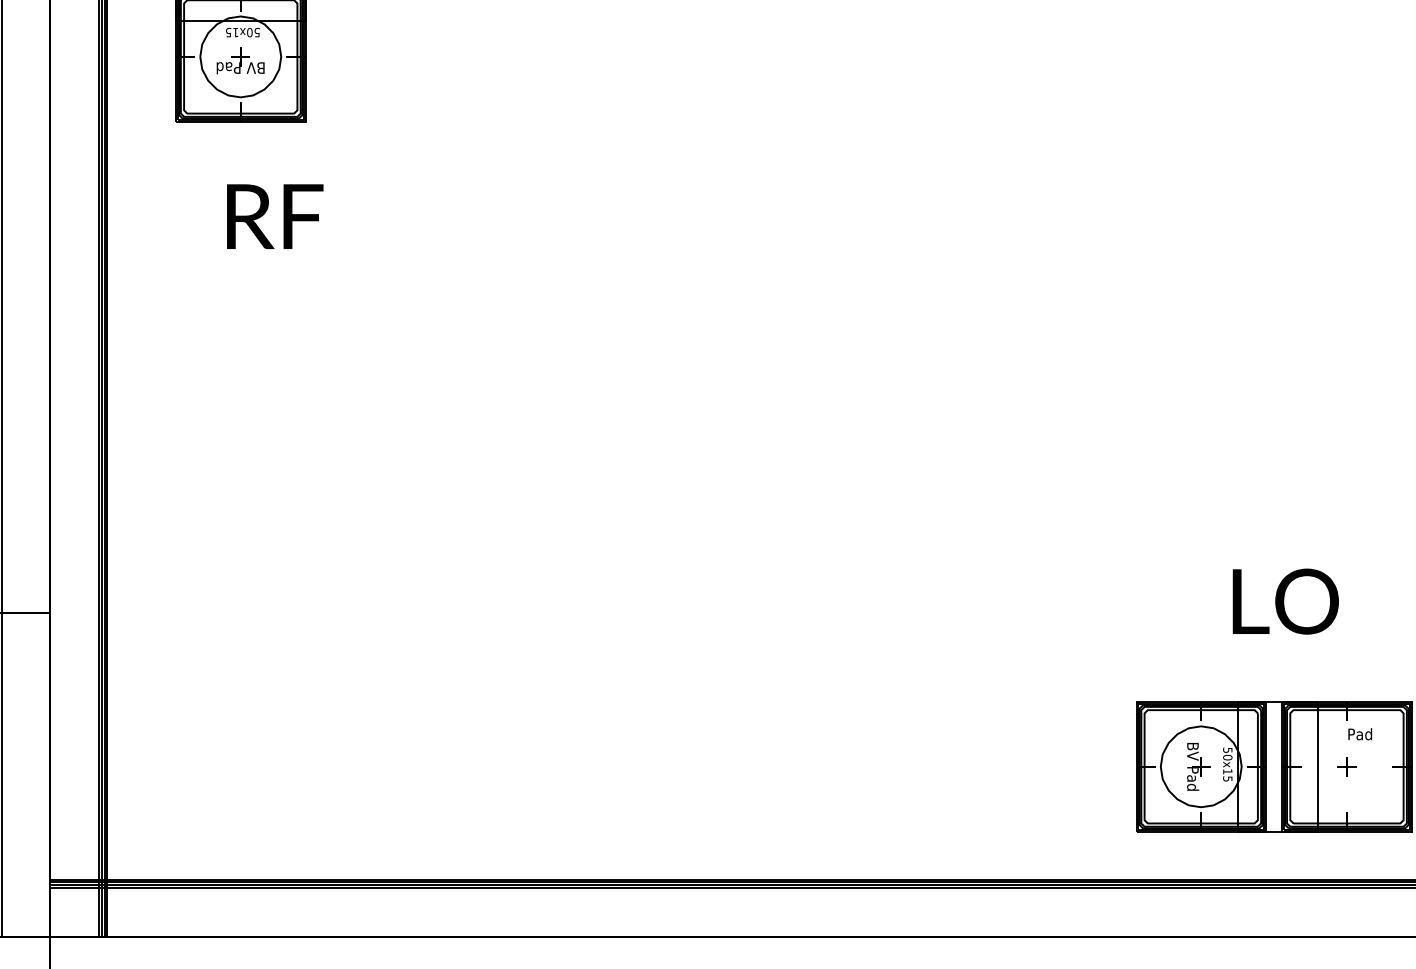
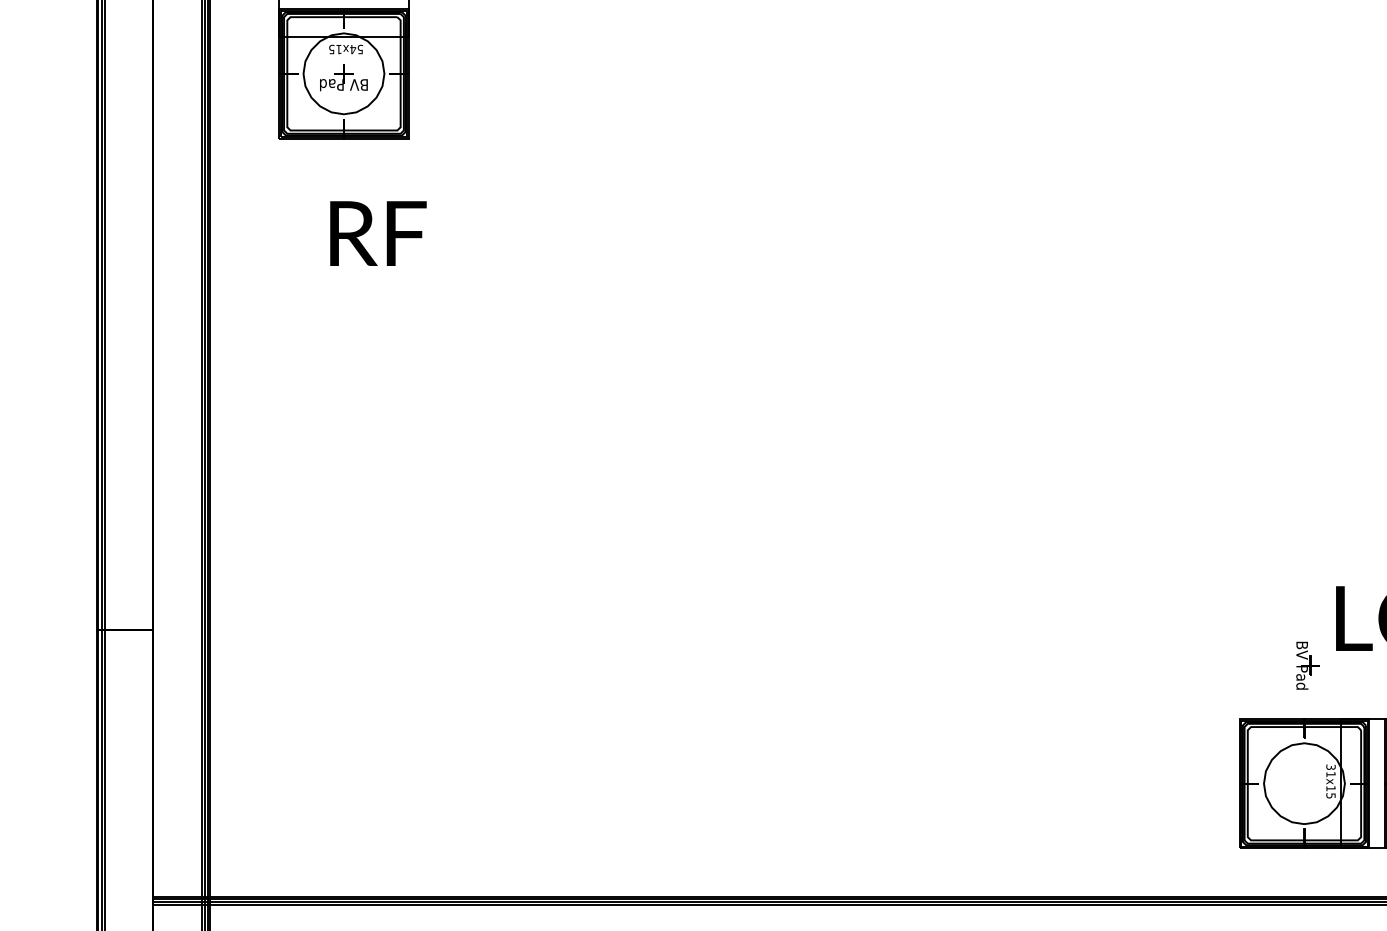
text: (249, 32) -> (352, 49), 50x15 -> 54x15
text: (1227, 754) -> (1330, 771), 50x15 -> 31x15
part: (1198, 766) -> (1307, 665), moved

